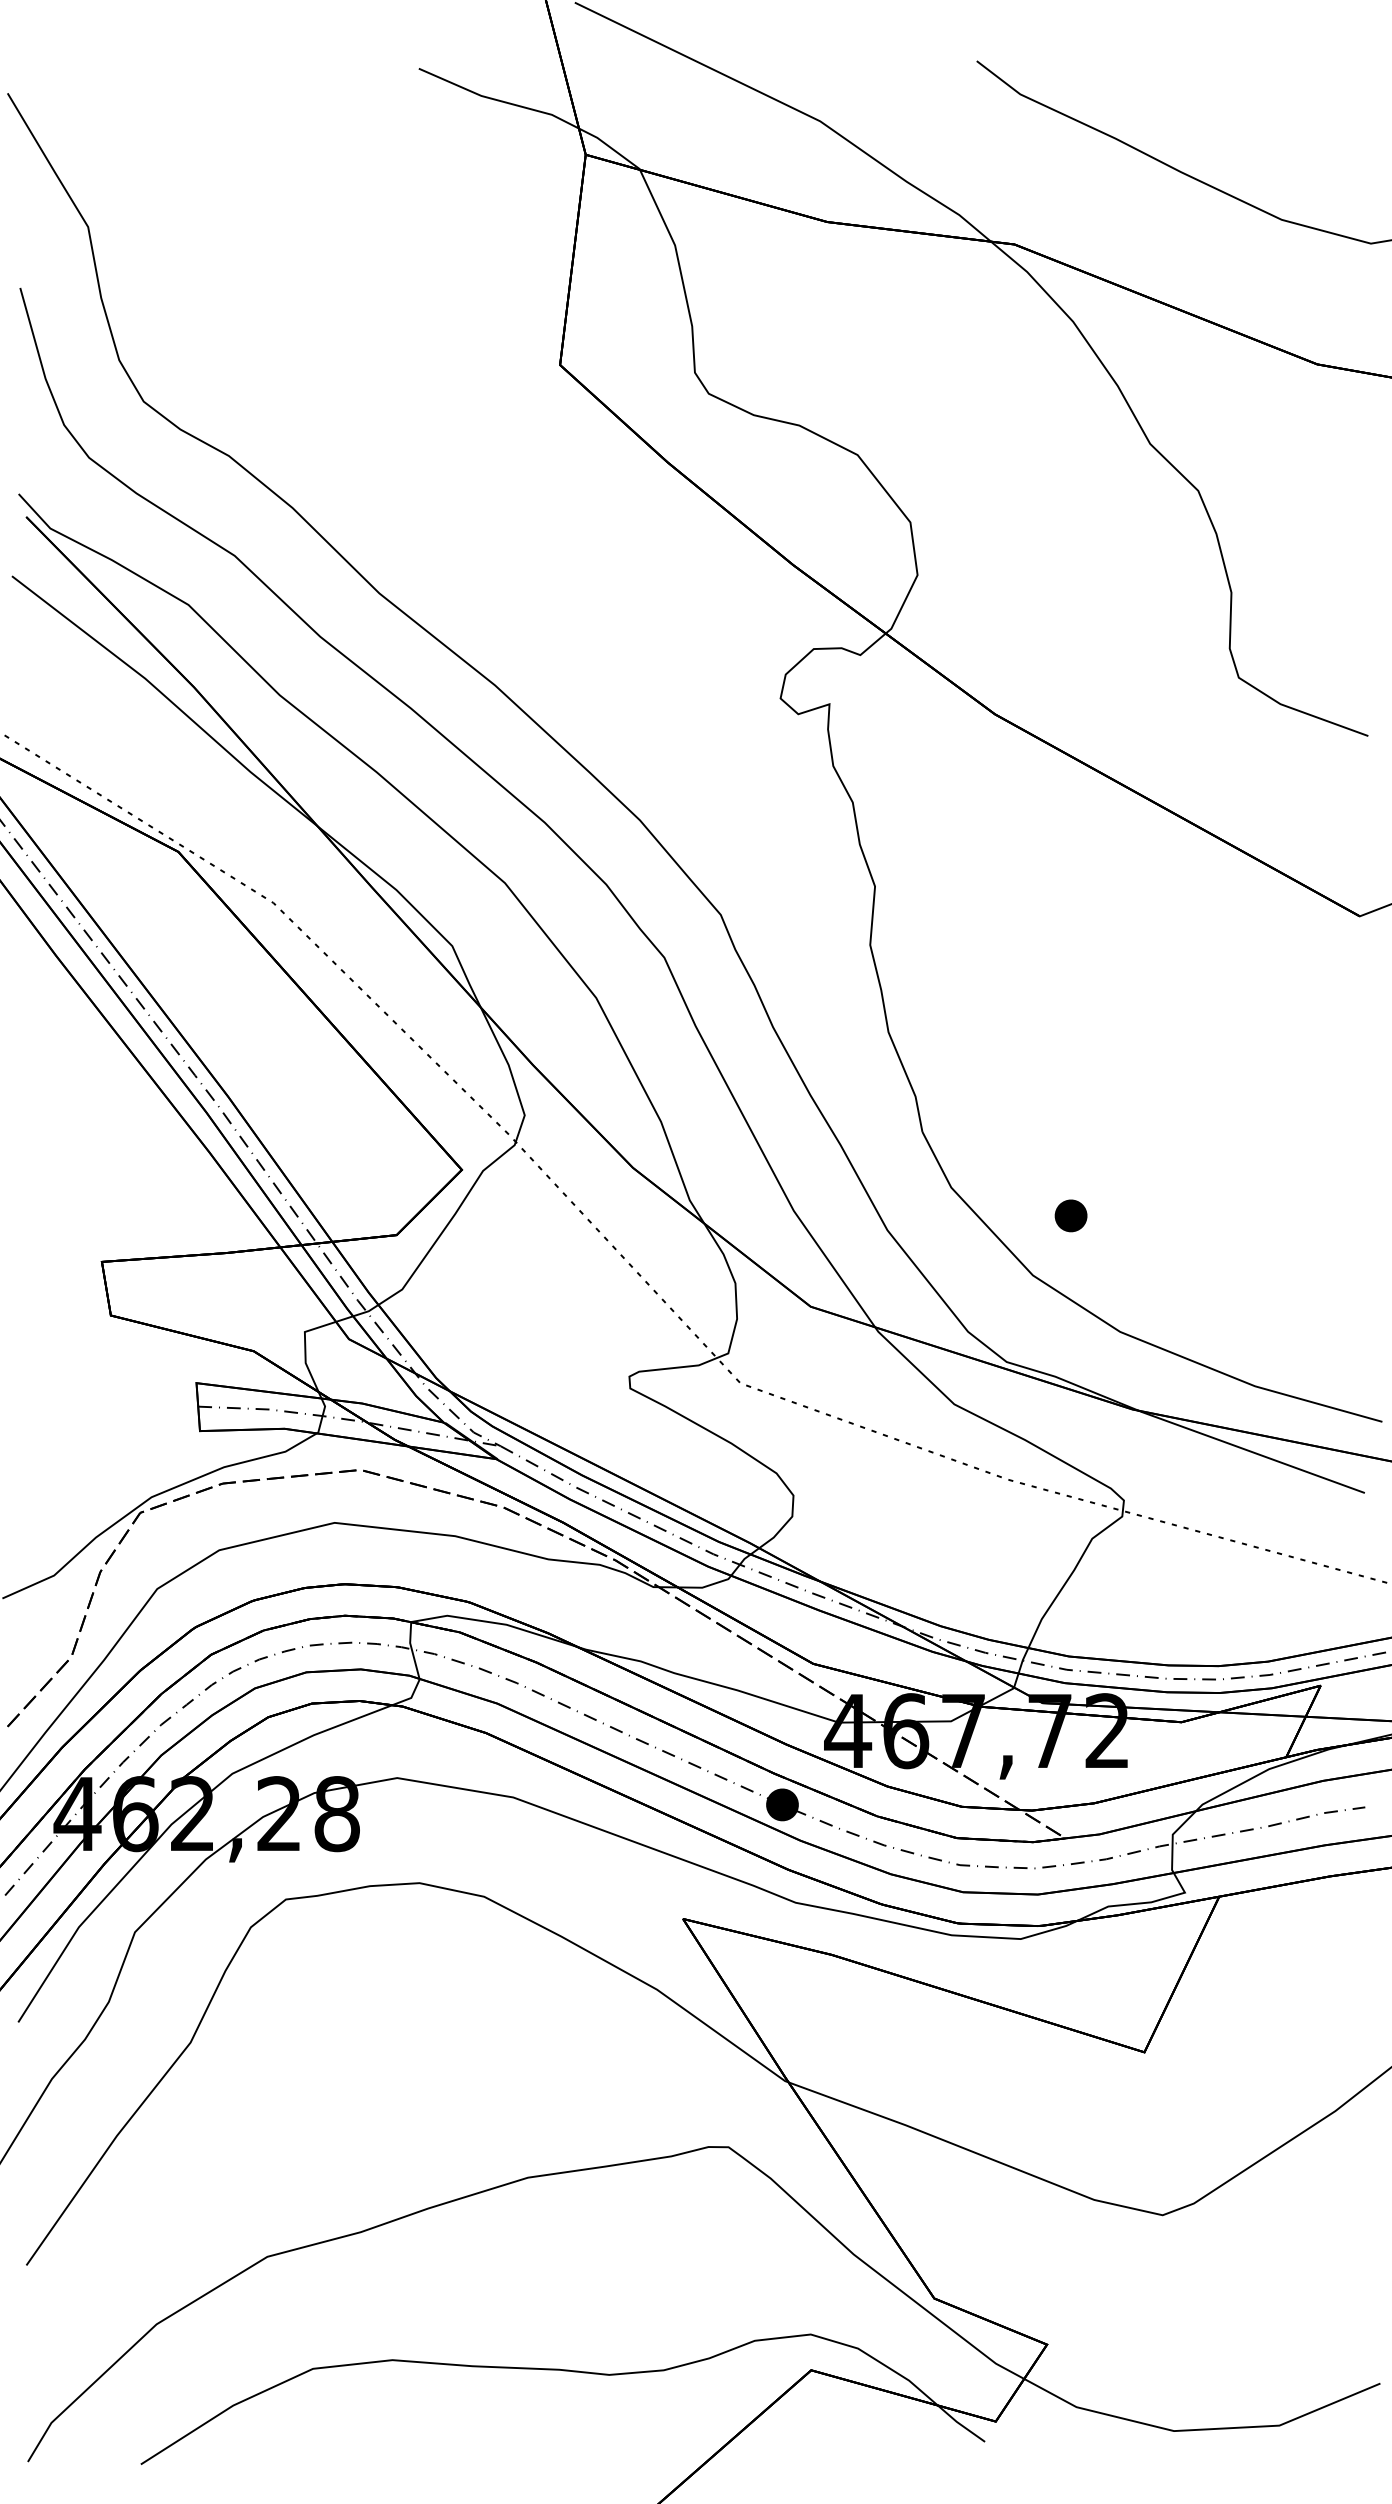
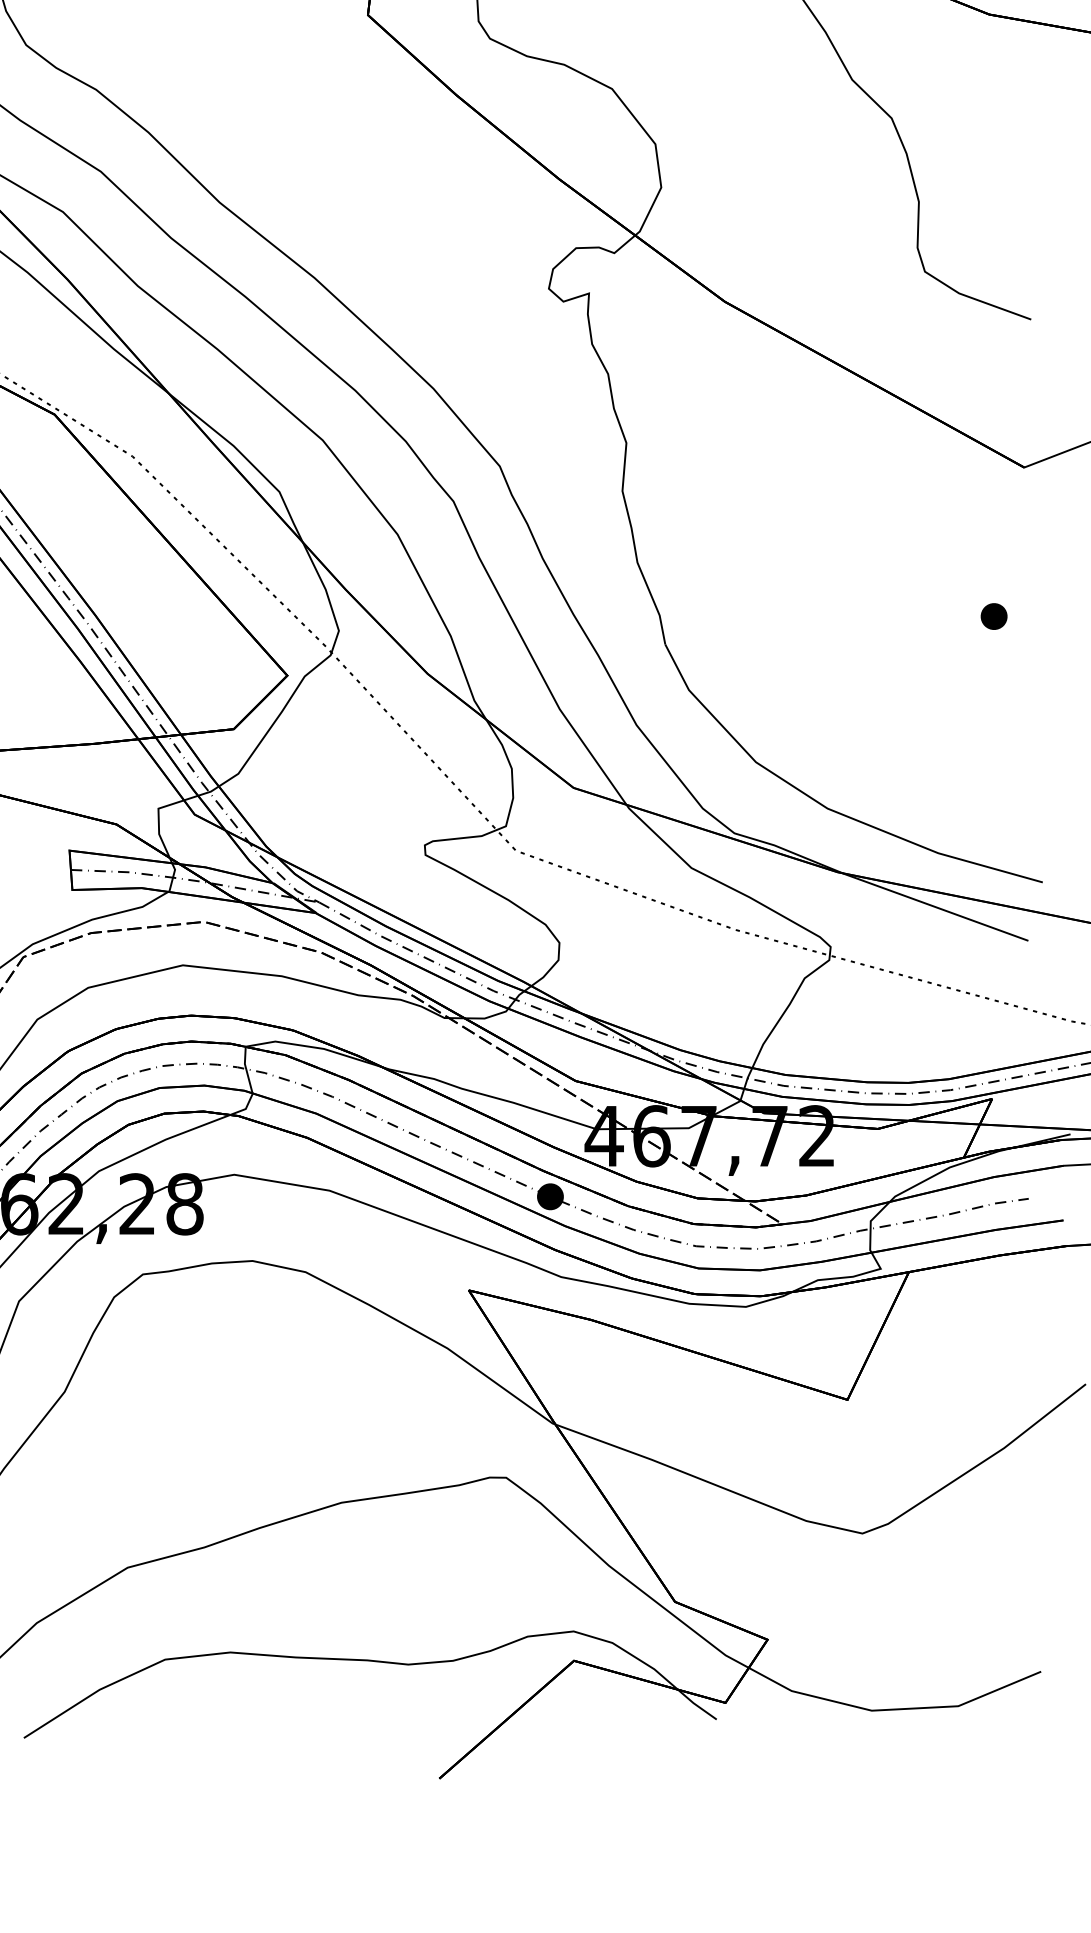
part: (1070, 1215) -> (993, 616), moved

